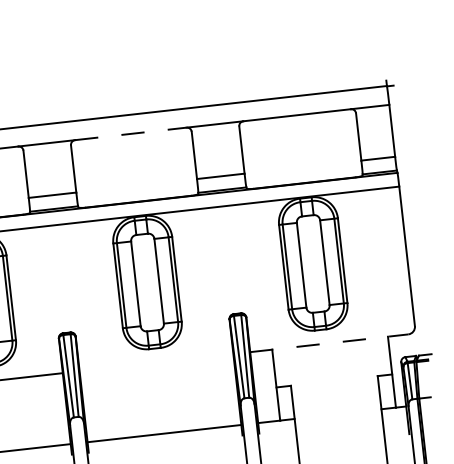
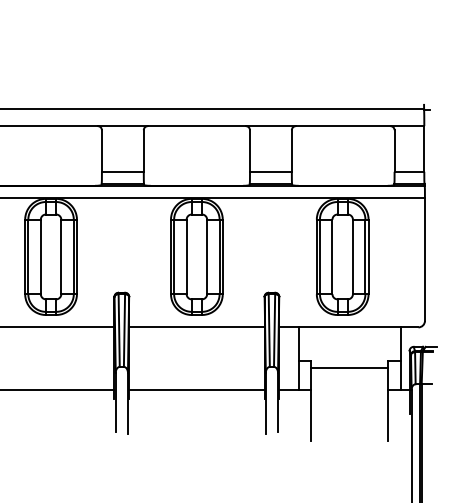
line: (131, 134) -> (197, 126), dashed -> solid
line: (328, 343) -> (348, 327), dashed -> solid
line: (156, 362) -> (196, 327), added
line: (335, 389) -> (349, 368), added

